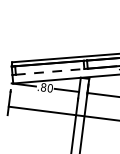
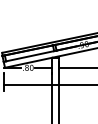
line: (50, 72) -> (30, 56), dashed -> solid

